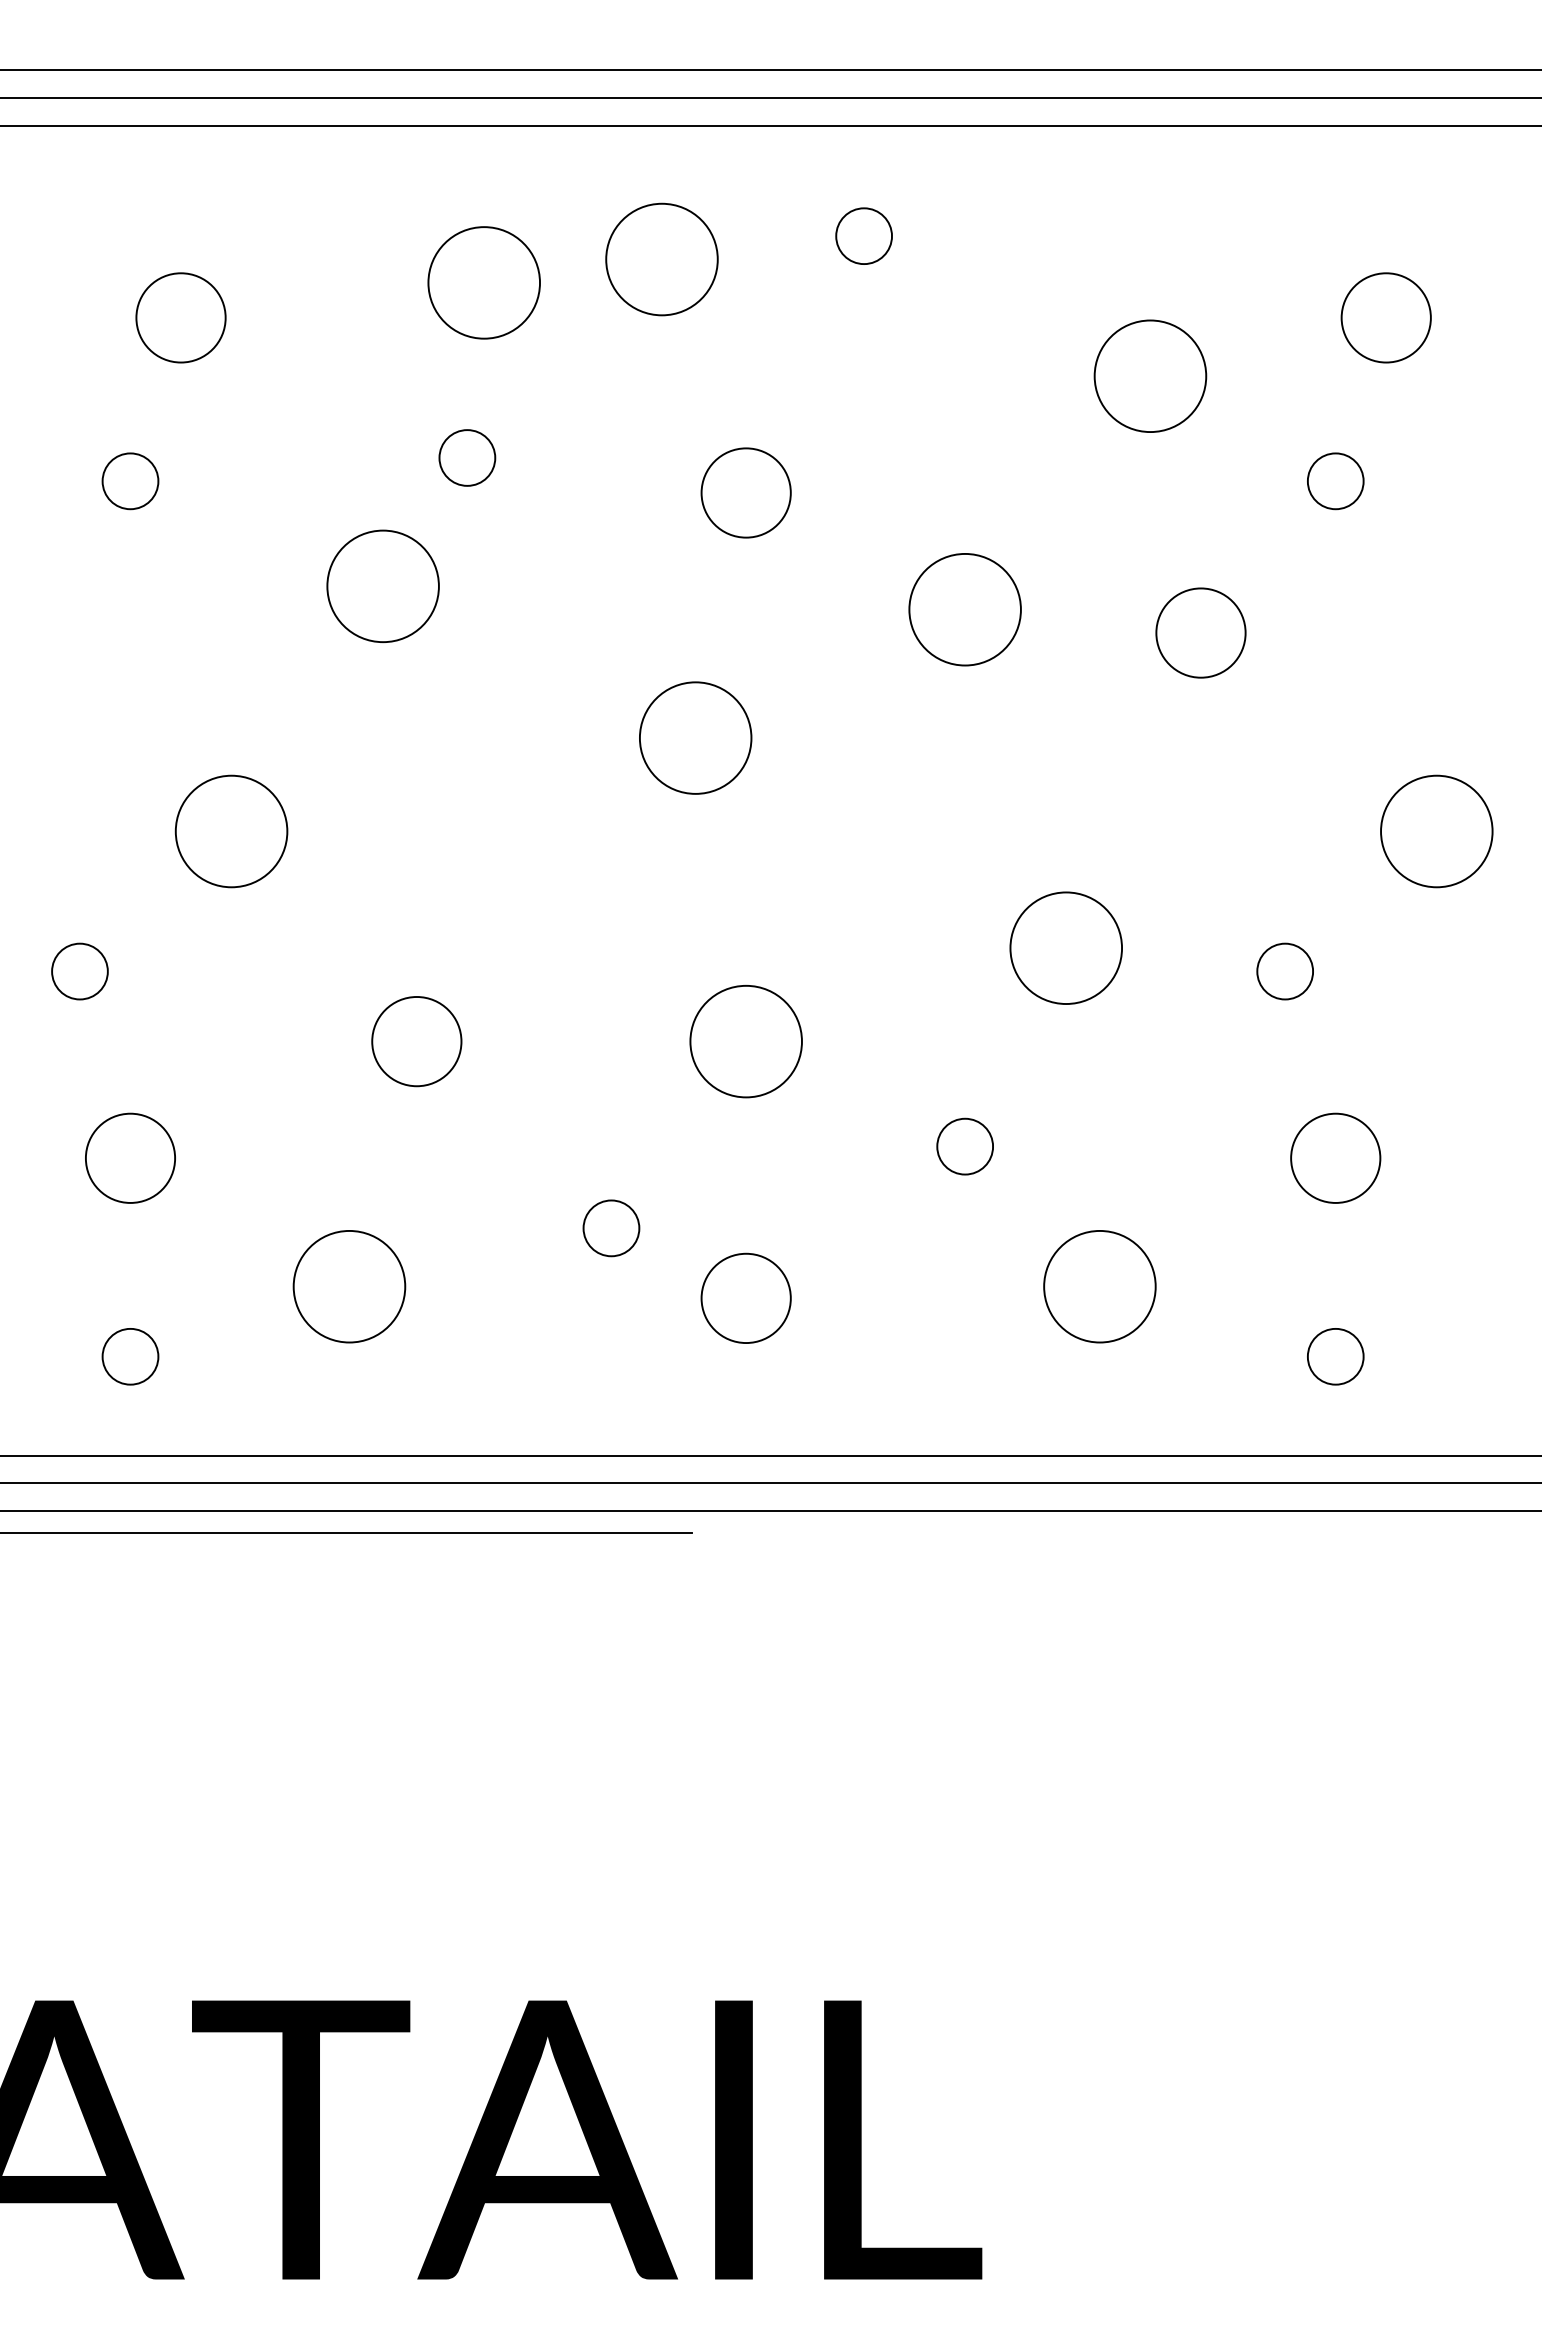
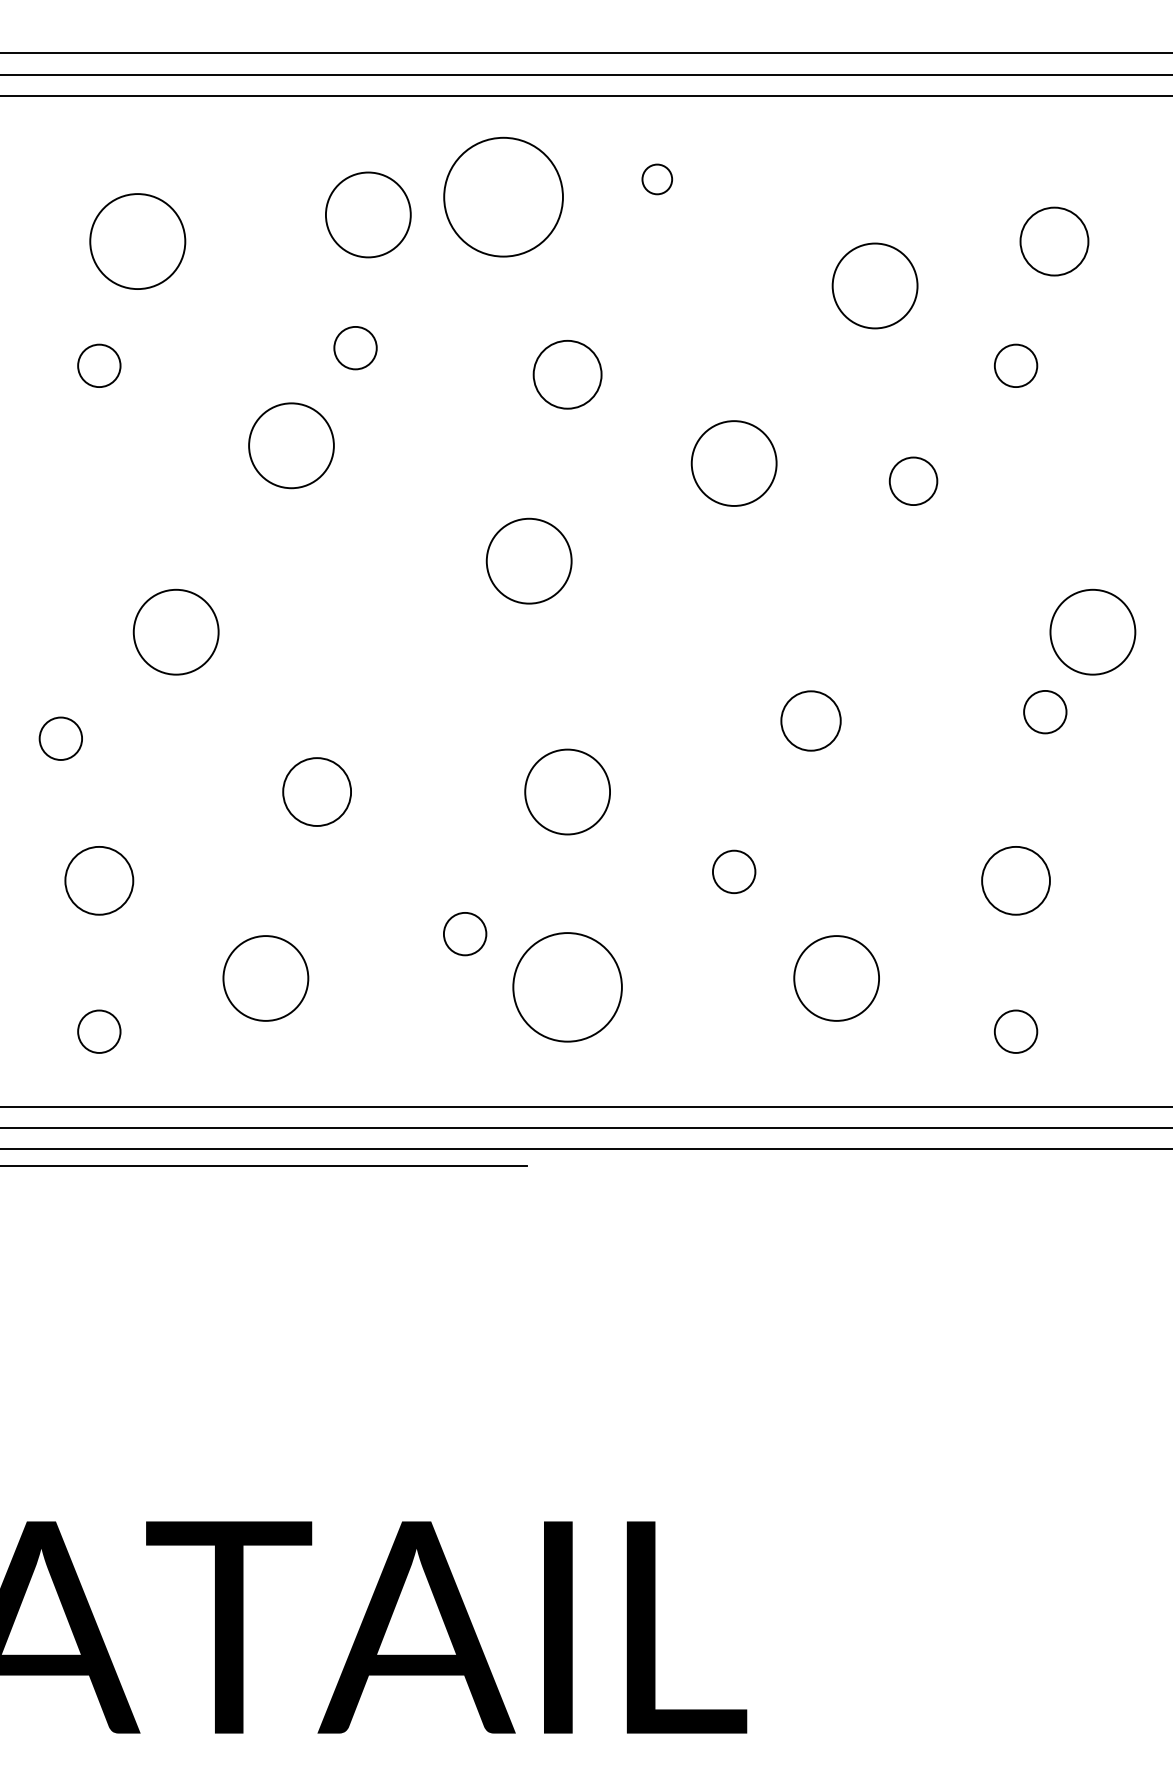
circle: (864, 236) -> (657, 179), size x0.7
circle: (661, 259) -> (503, 197), size x1.4
circle: (180, 317) -> (137, 241), size x1.4
circle: (1200, 632) -> (913, 480), size x0.7
circle: (1066, 948) -> (811, 721), size x0.7
circle: (1284, 971) -> (1044, 712), moved
circle: (745, 1298) -> (567, 987), size x1.6

